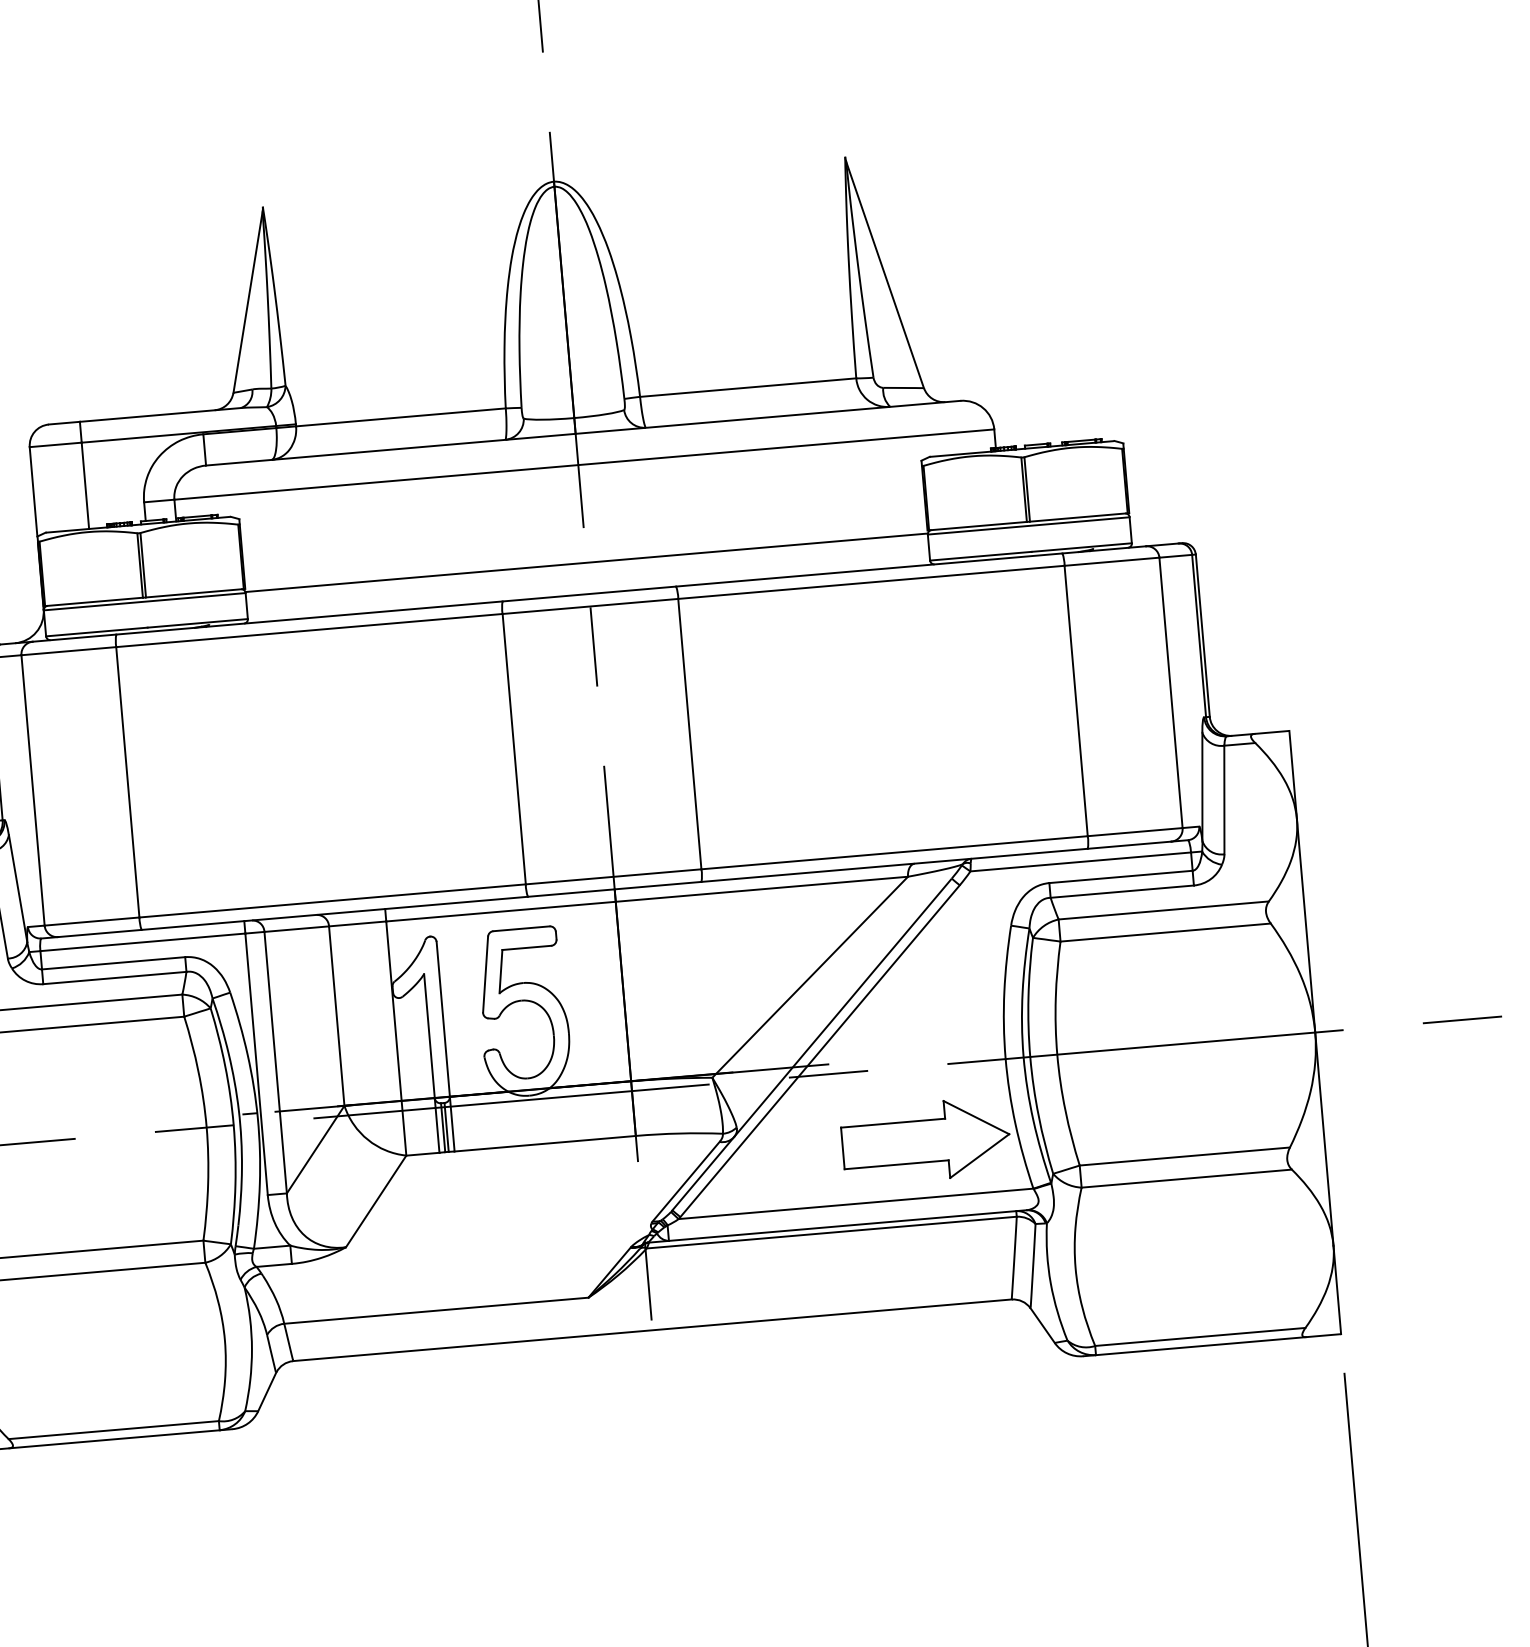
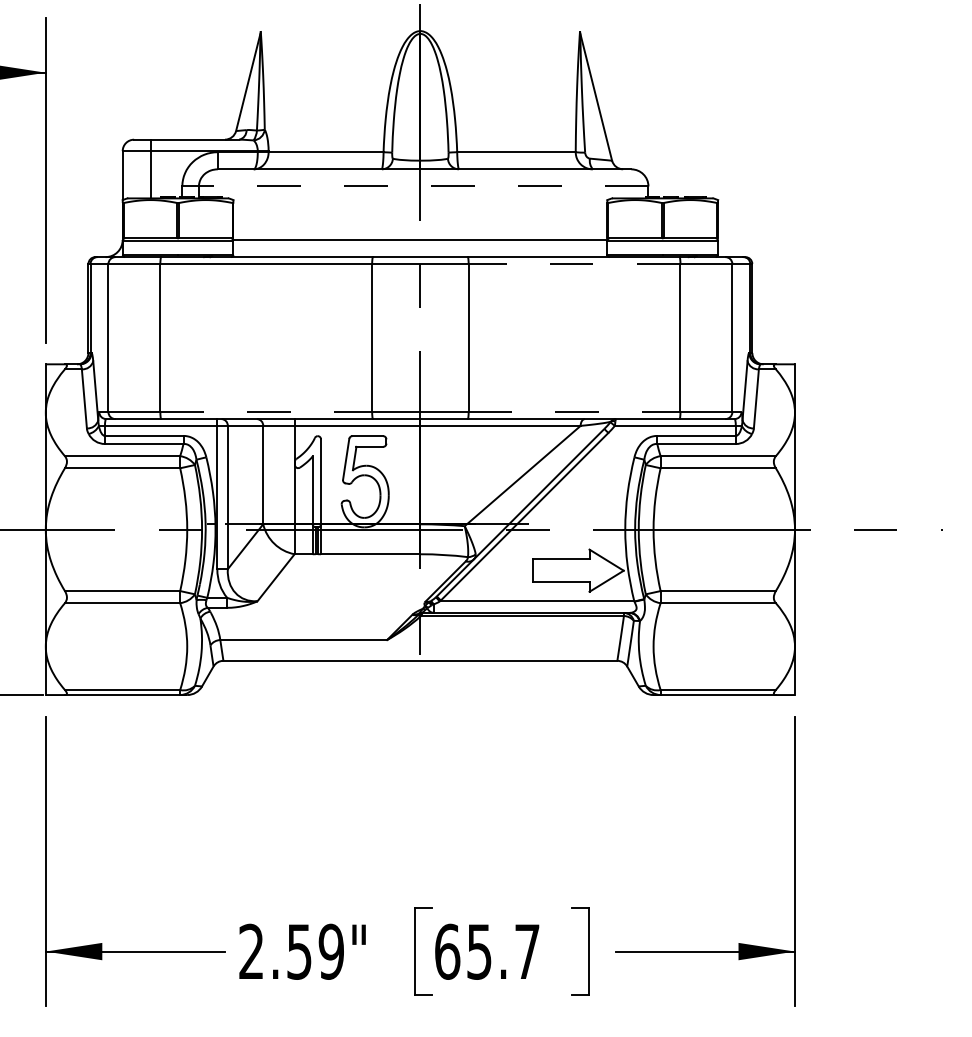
line: (583, 464) -> (423, 186), solid -> dashed
line: (871, 581) -> (574, 263), solid -> dashed
line: (894, 853) -> (574, 412), solid -> dashed
line: (332, 901) -> (266, 412), solid -> dashed

